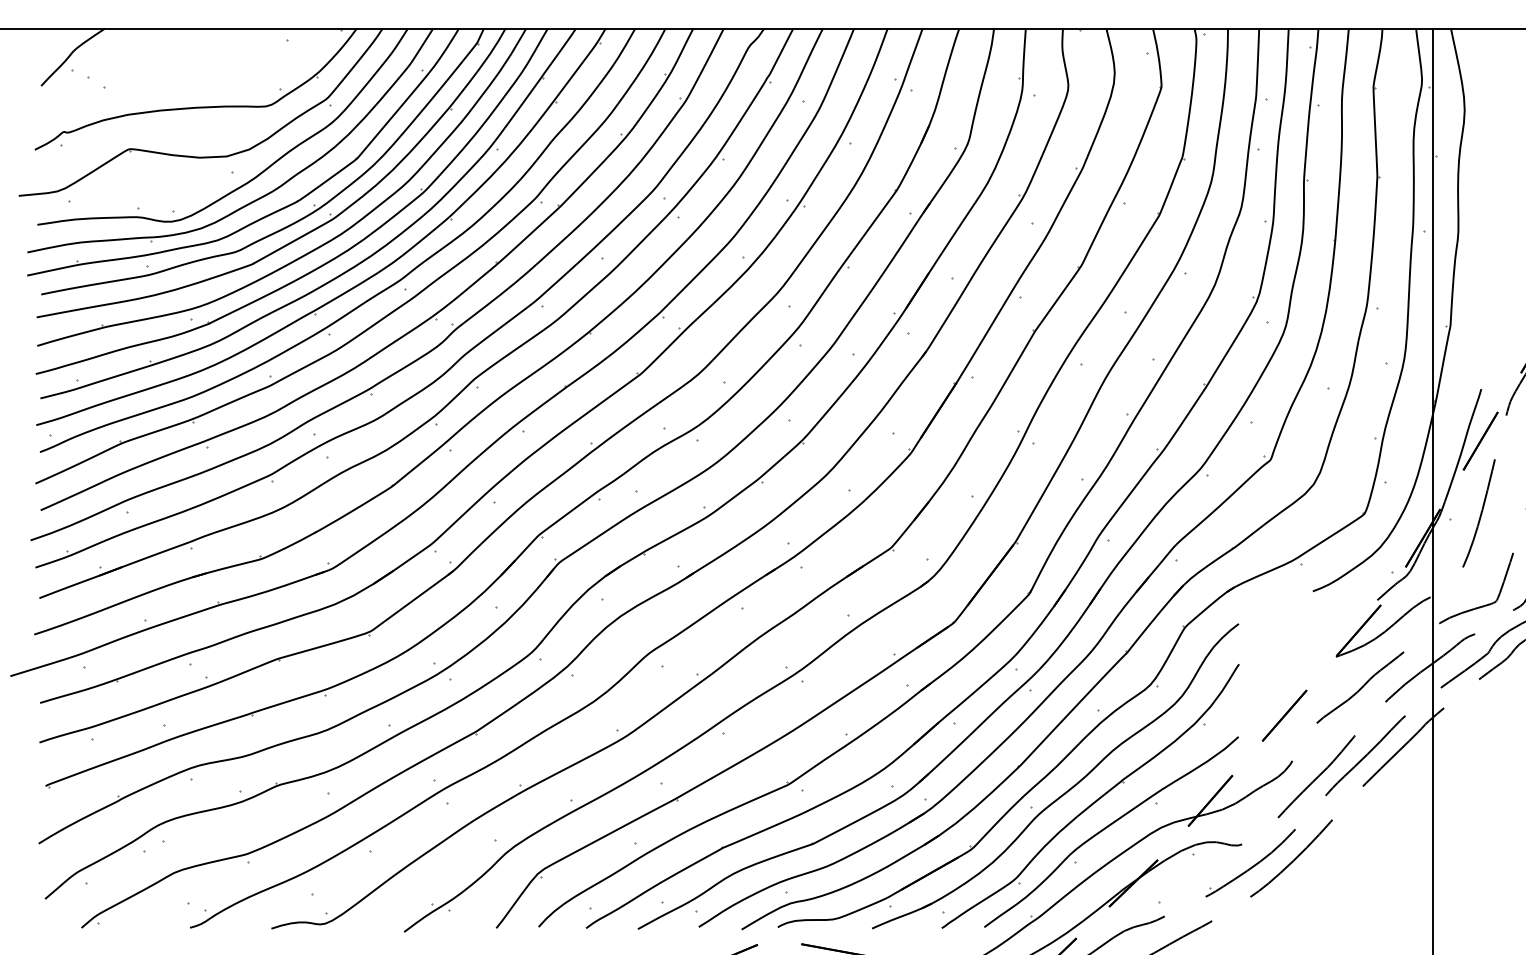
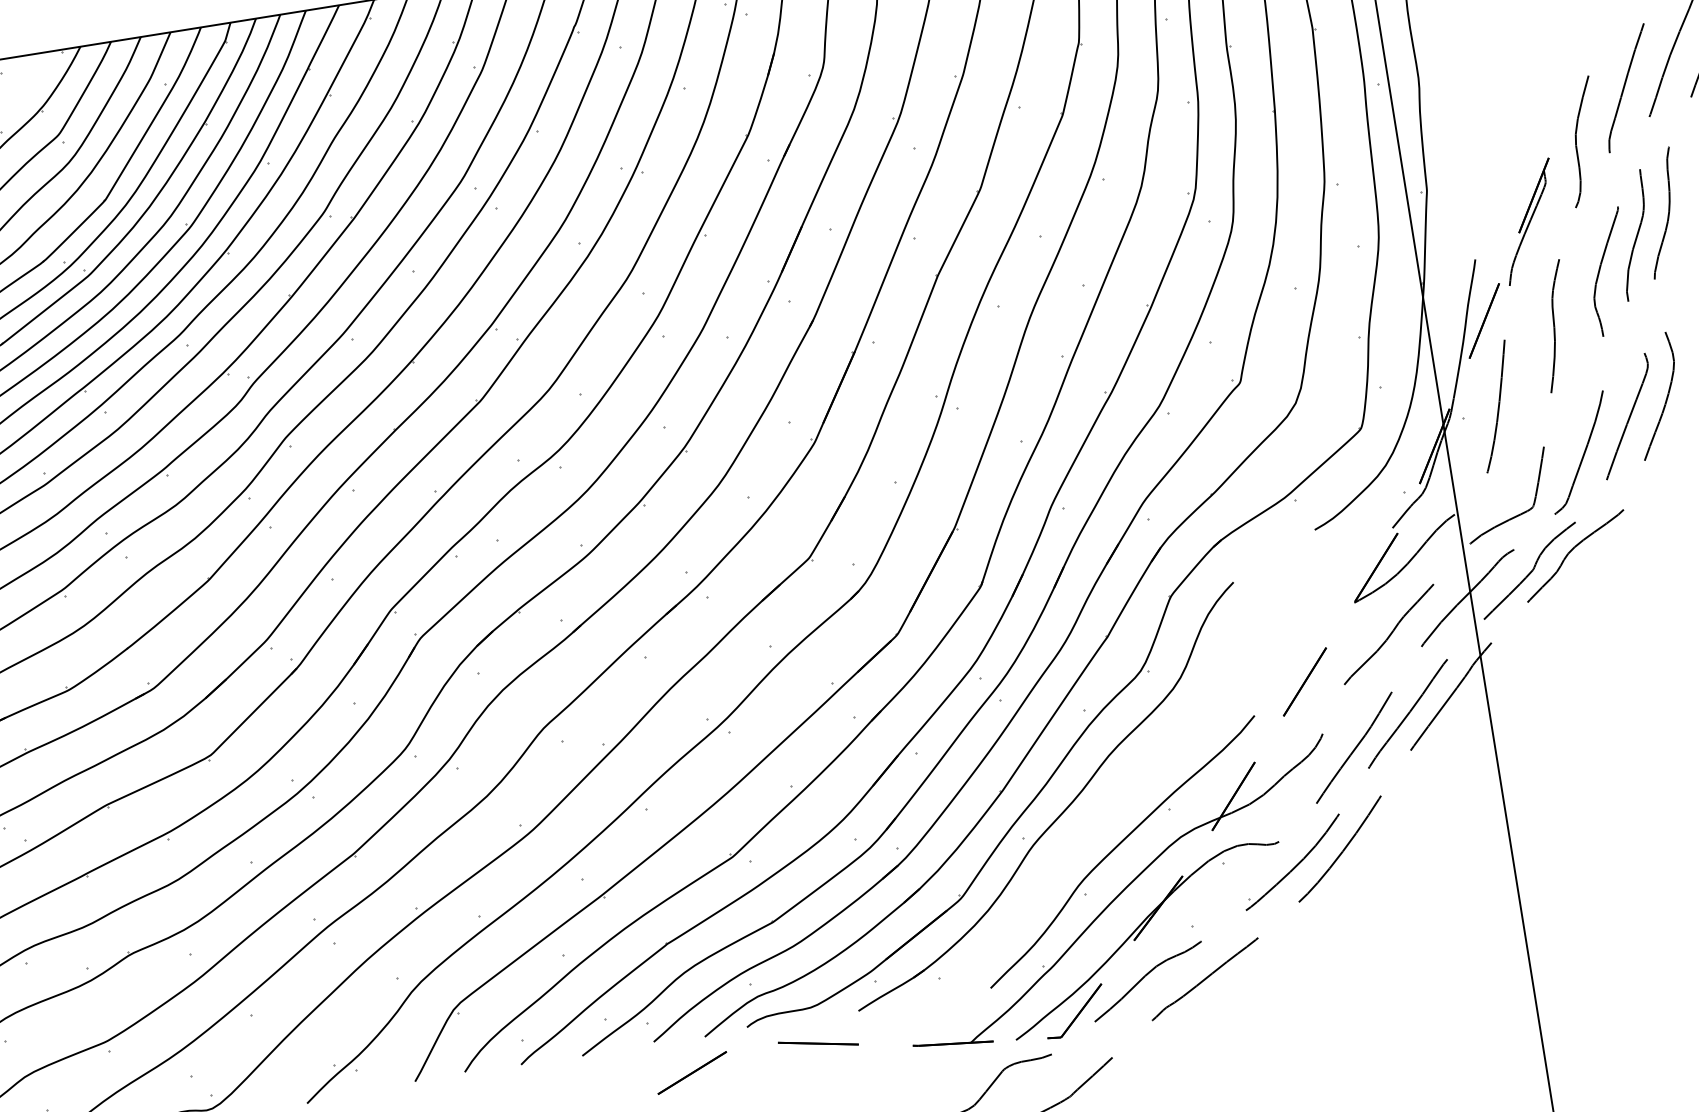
part: (1092, 802) -> (1094, 820), removed

